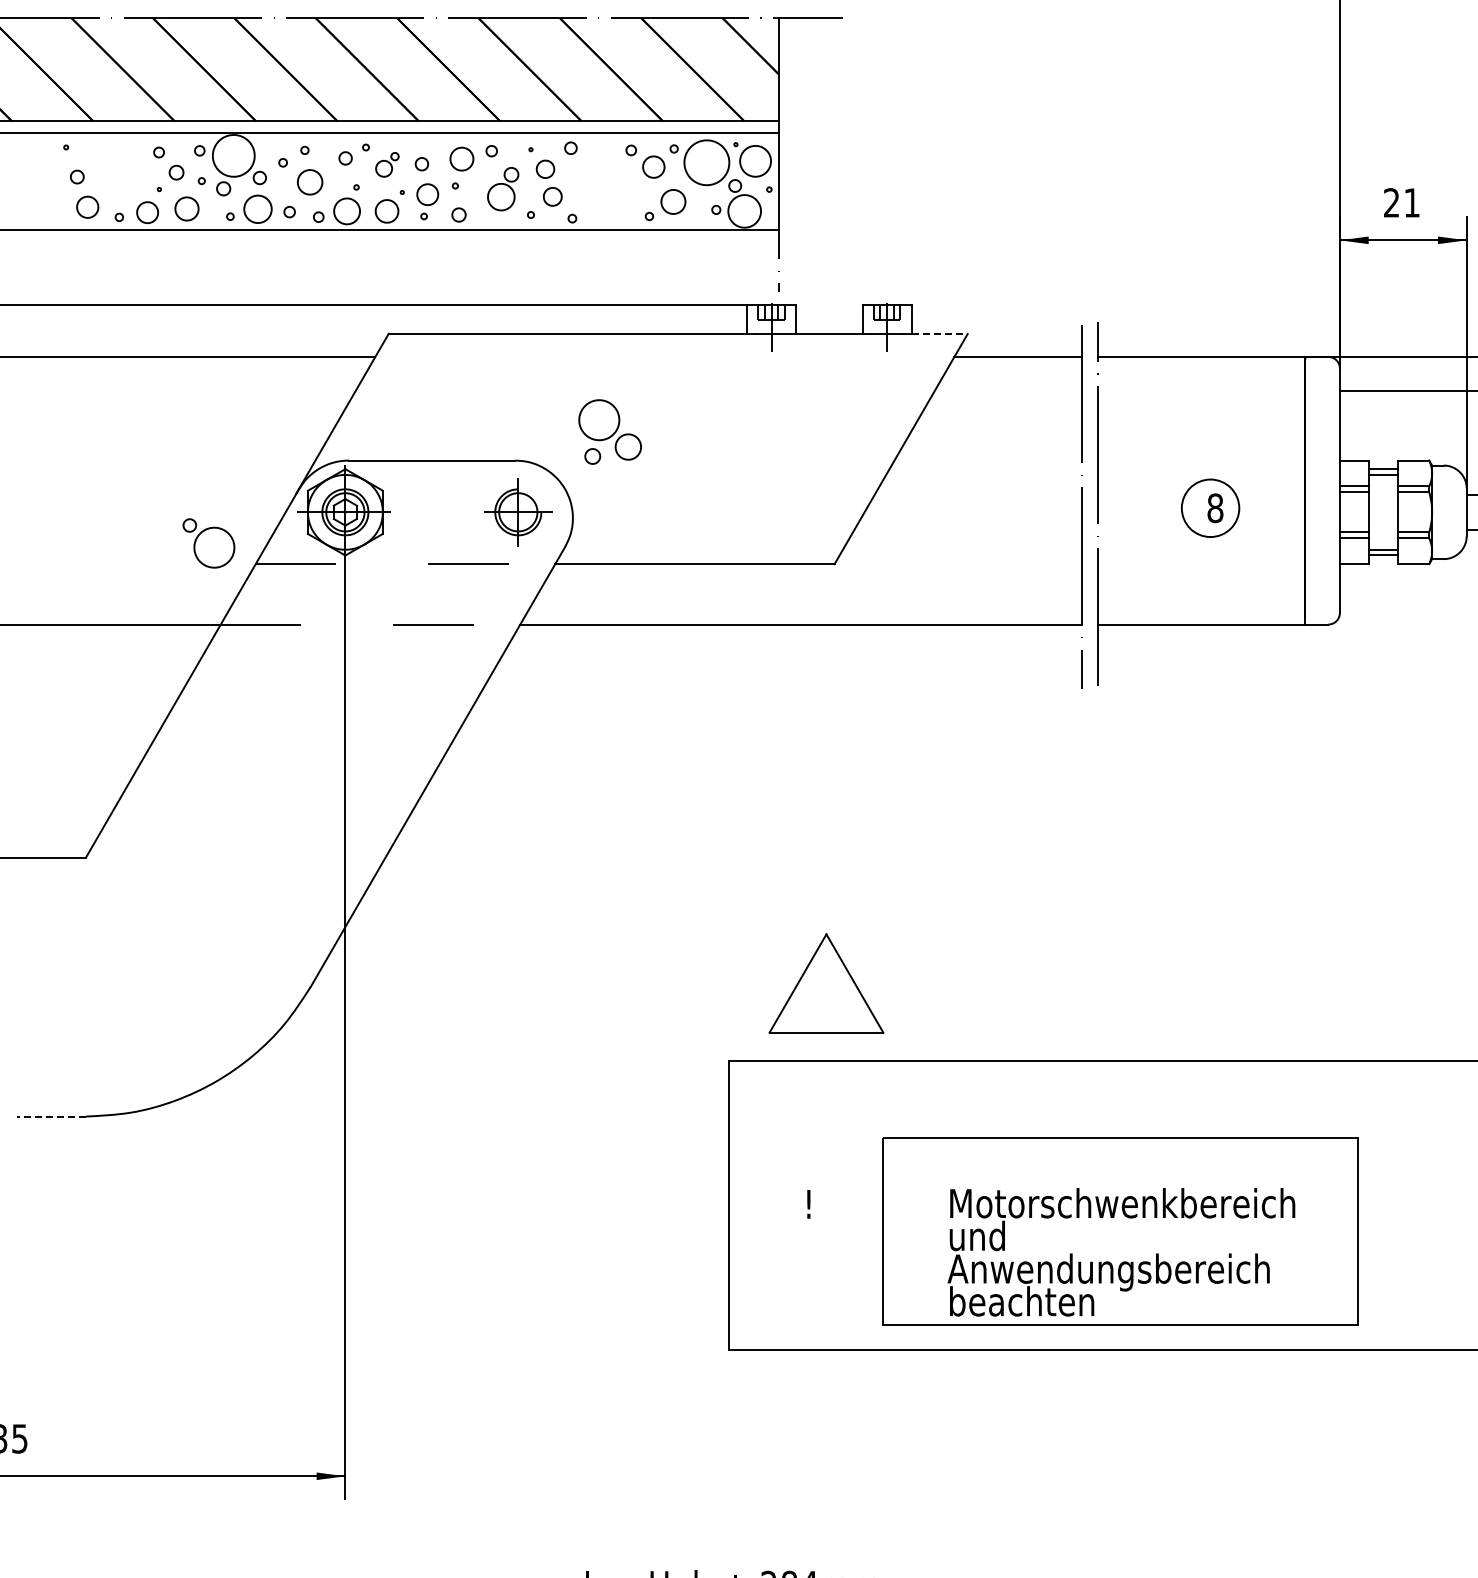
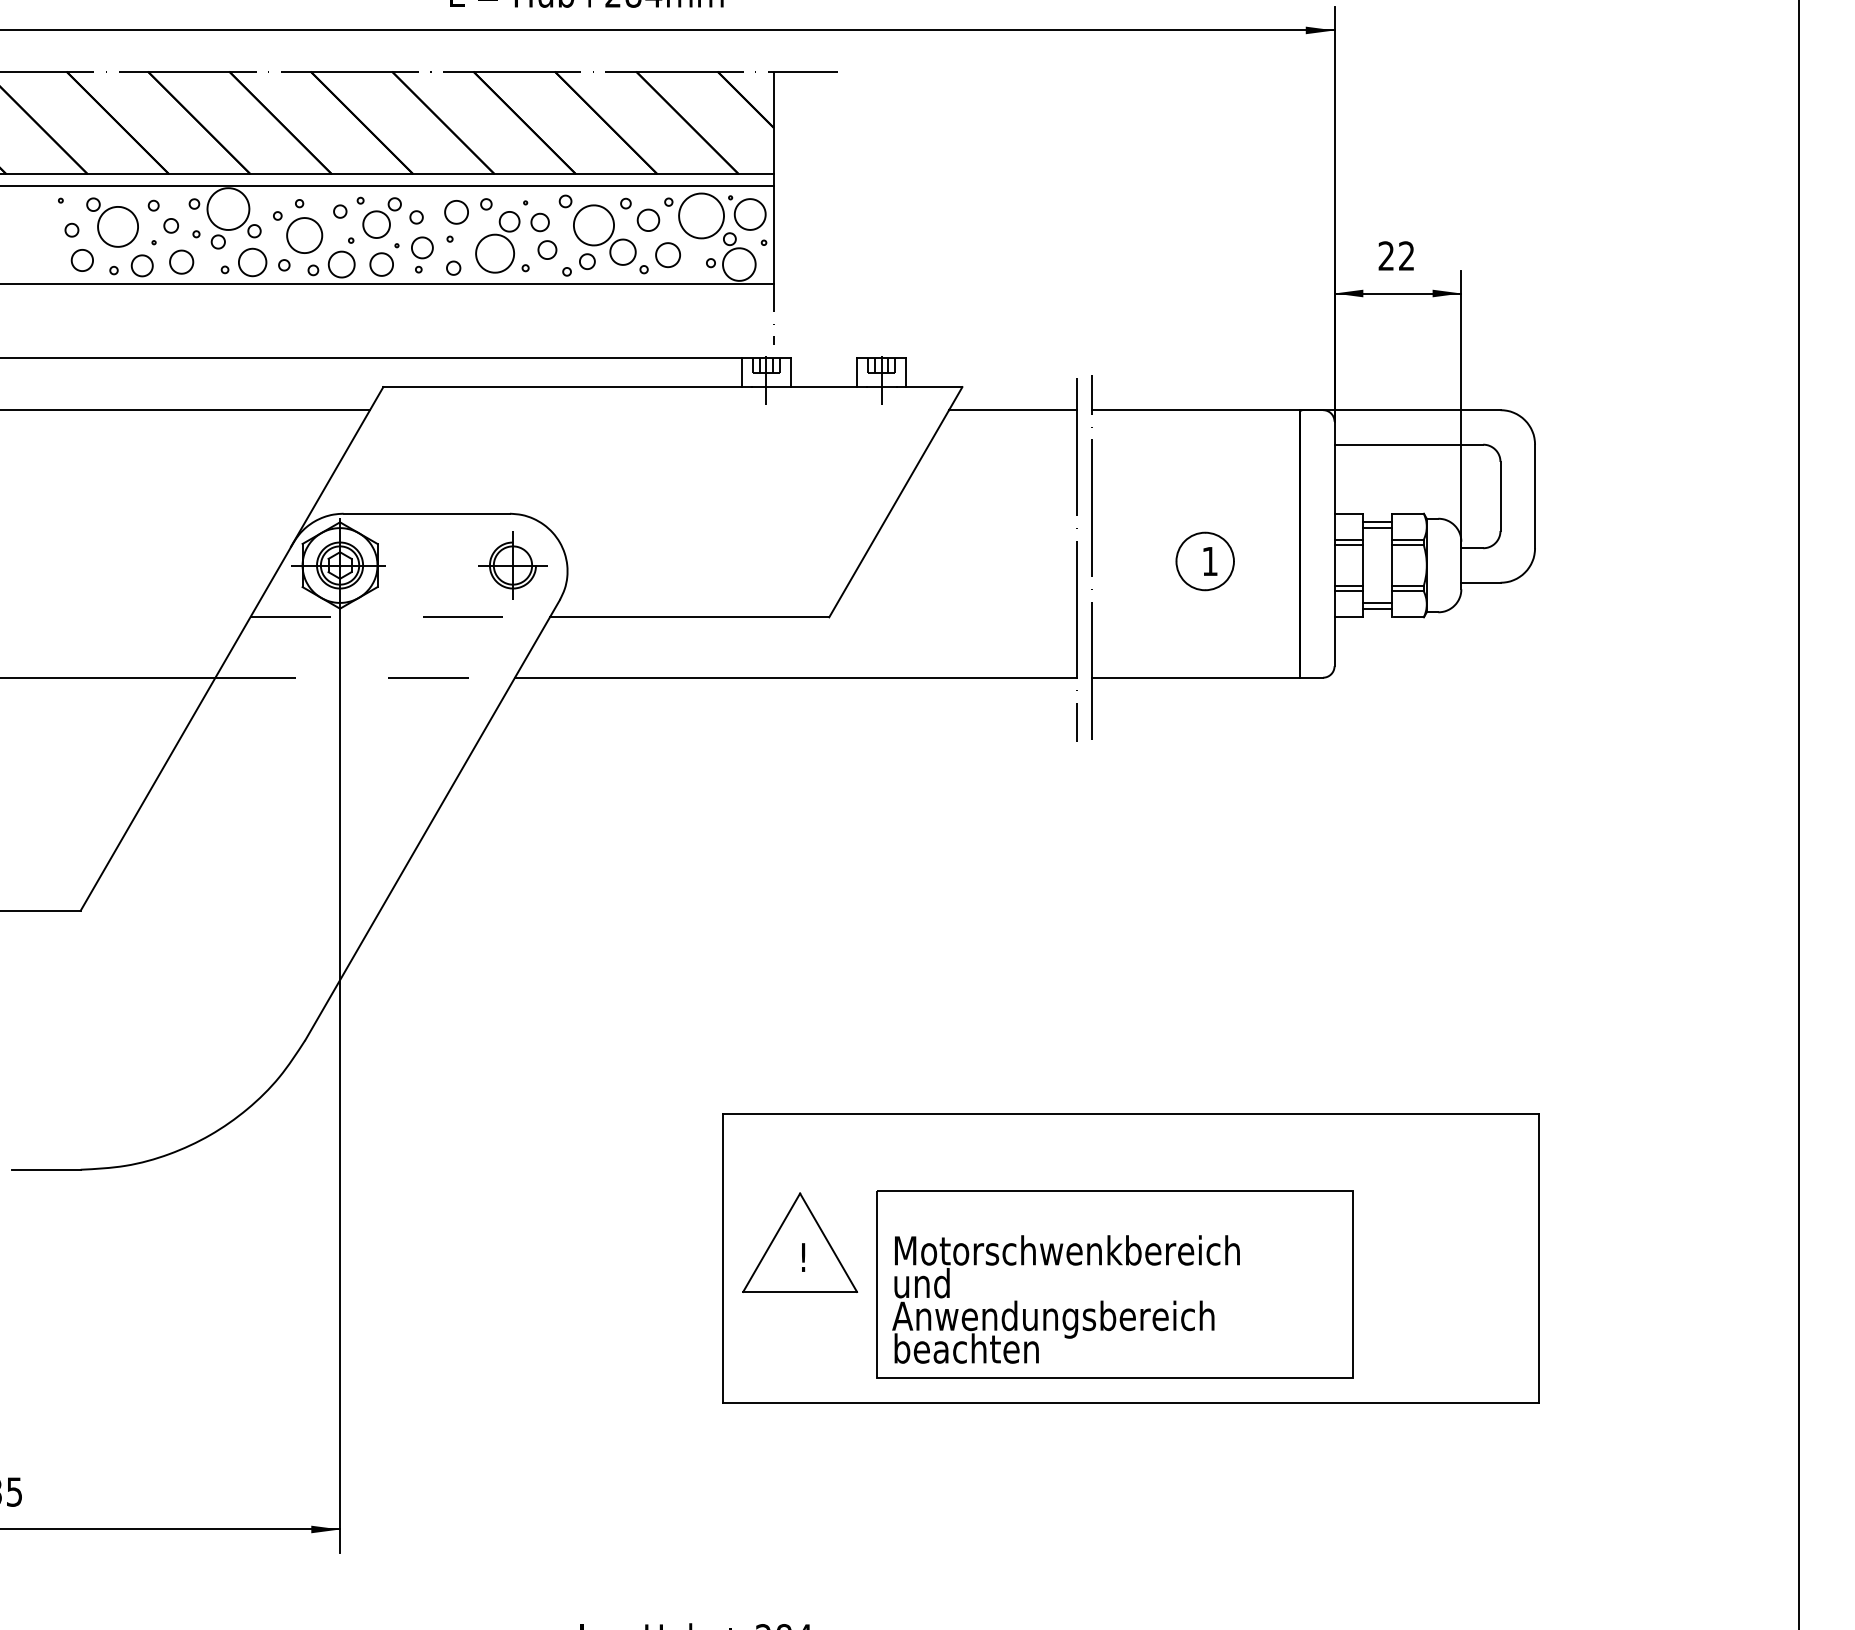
part: (386, 164) -> (381, 217), size x1.67
part: (309, 182) -> (304, 235), size x1.43
part: (502, 189) -> (497, 242), size x1.43
text: (1411, 202) -> (1406, 255), 21 -> 22
line: (939, 334) -> (934, 387), dashed -> solid
part: (609, 431) -> (604, 236), moved
text: (1215, 508) -> (1210, 561), 8 -> 1
part: (208, 543) -> (112, 222), moved
part: (826, 983) -> (800, 1242), moved
line: (51, 1116) -> (46, 1169), dashed -> solid
text: (1120, 1252) -> (1065, 1299), moved

